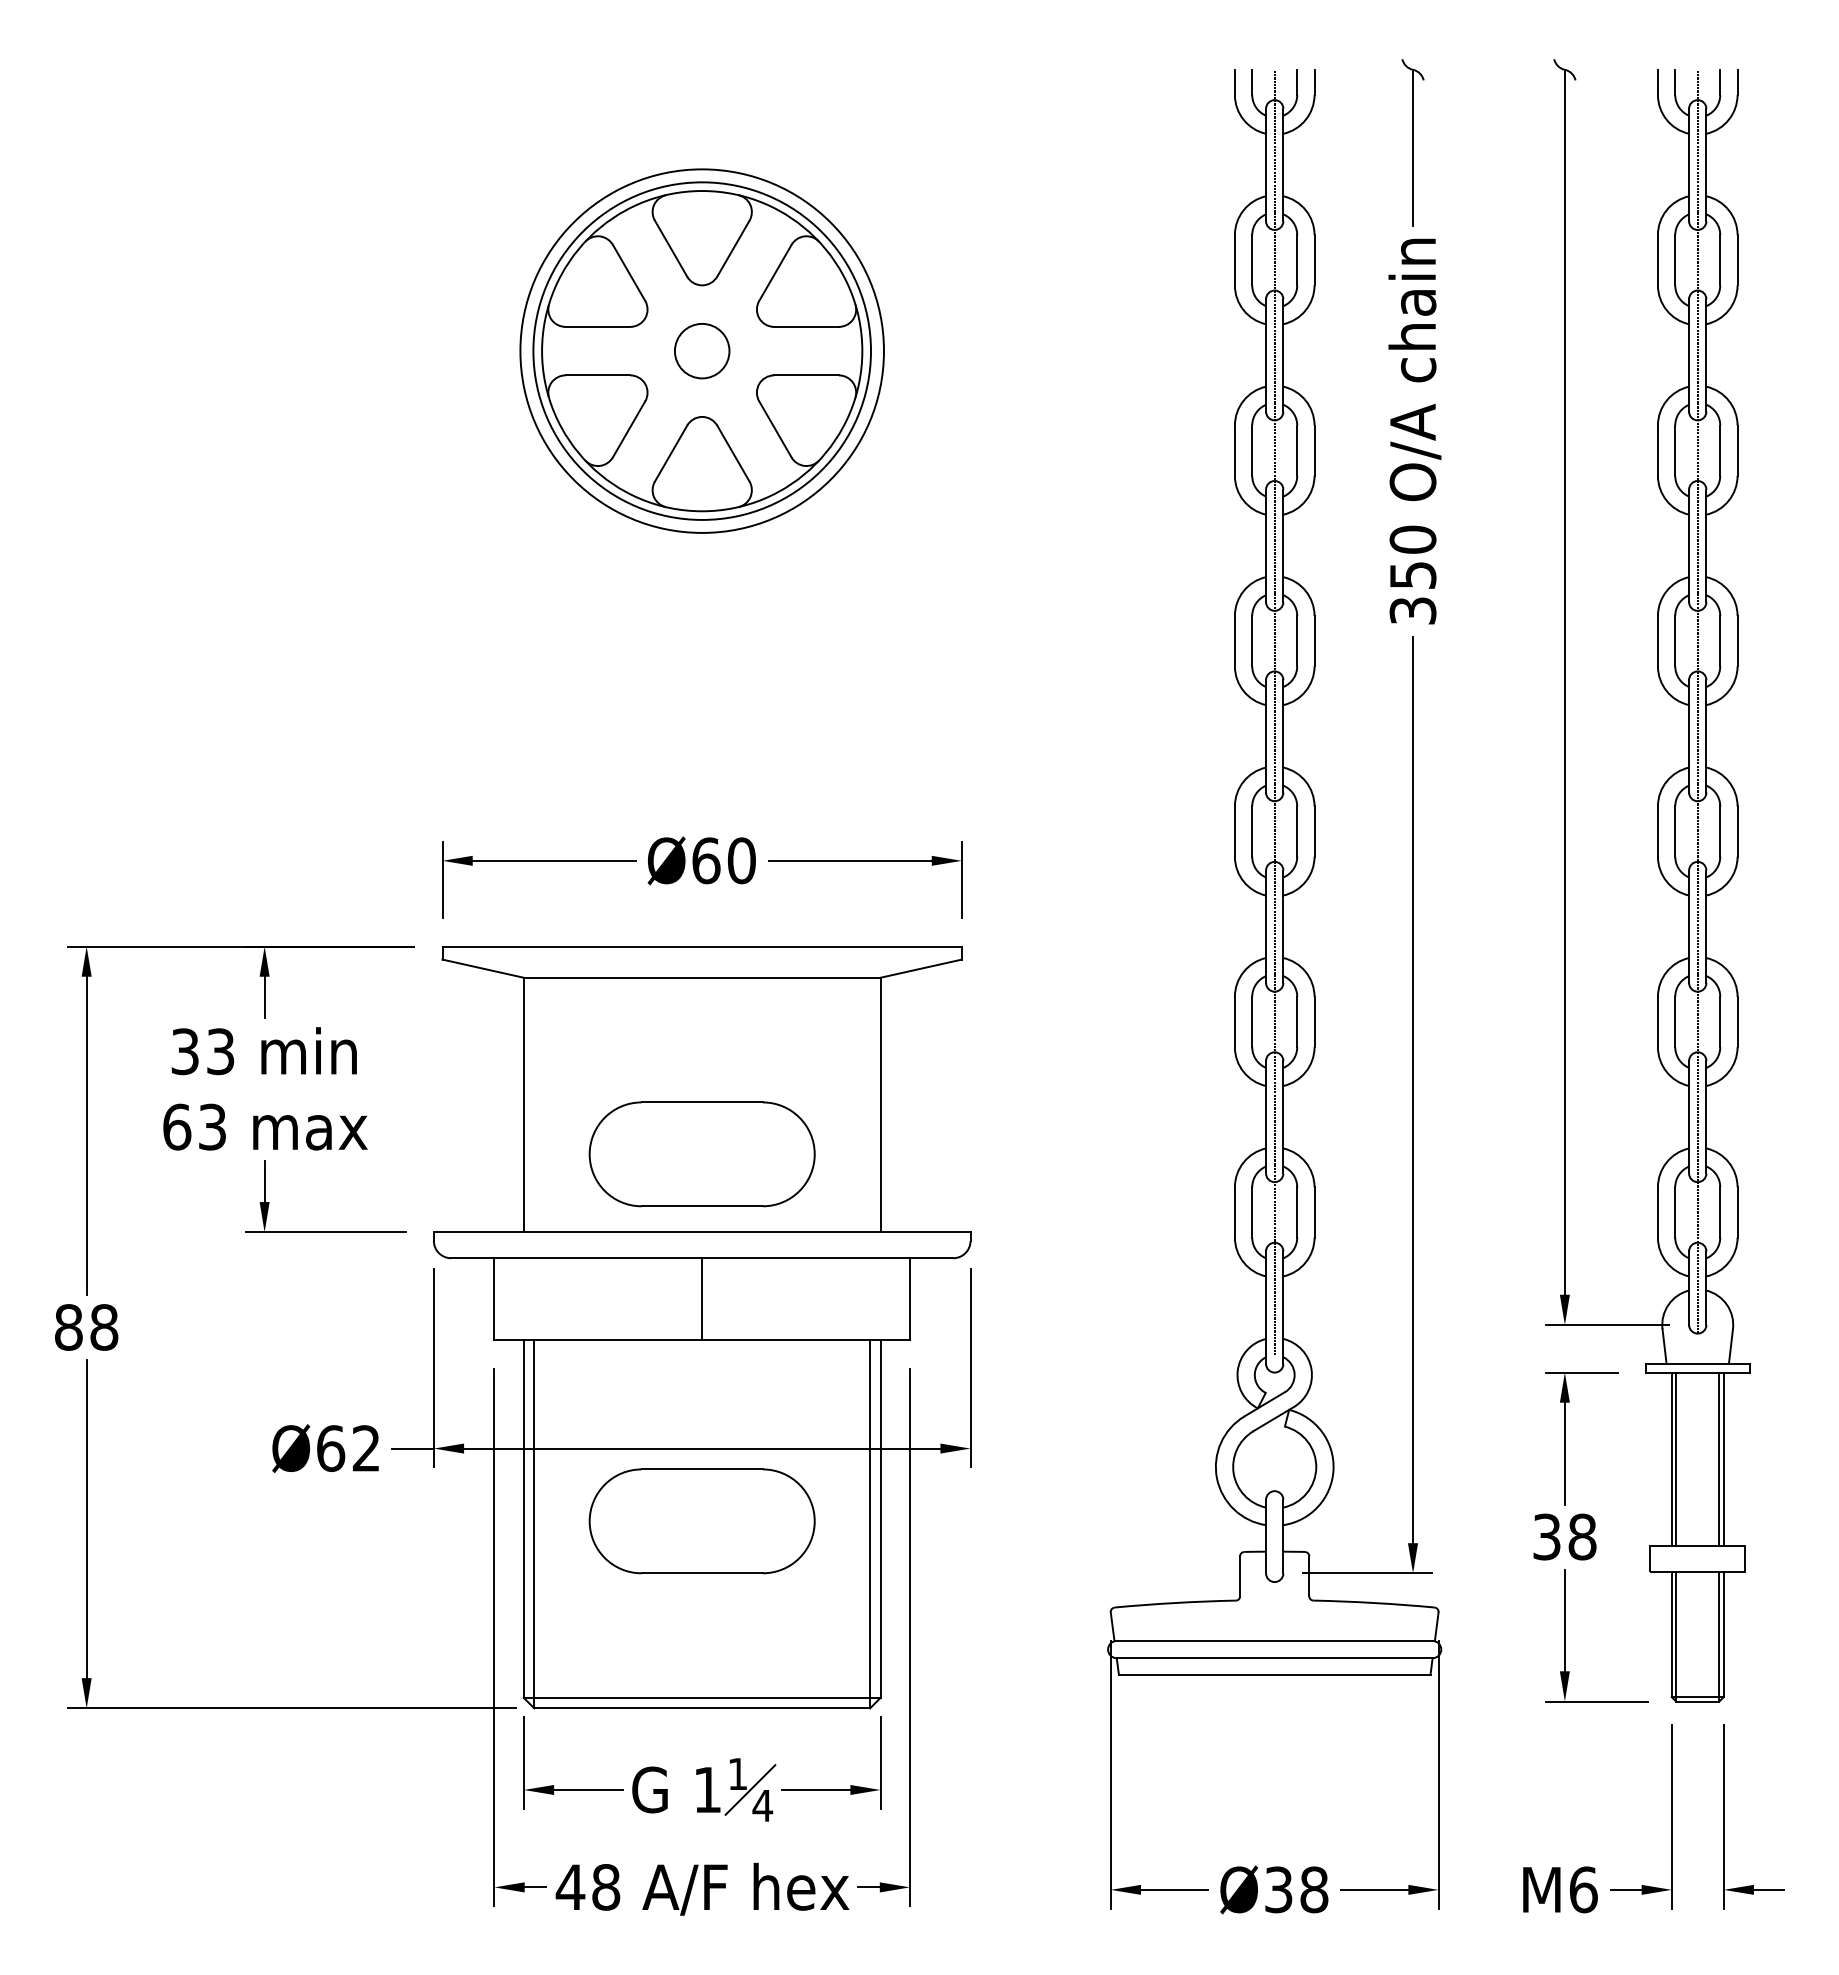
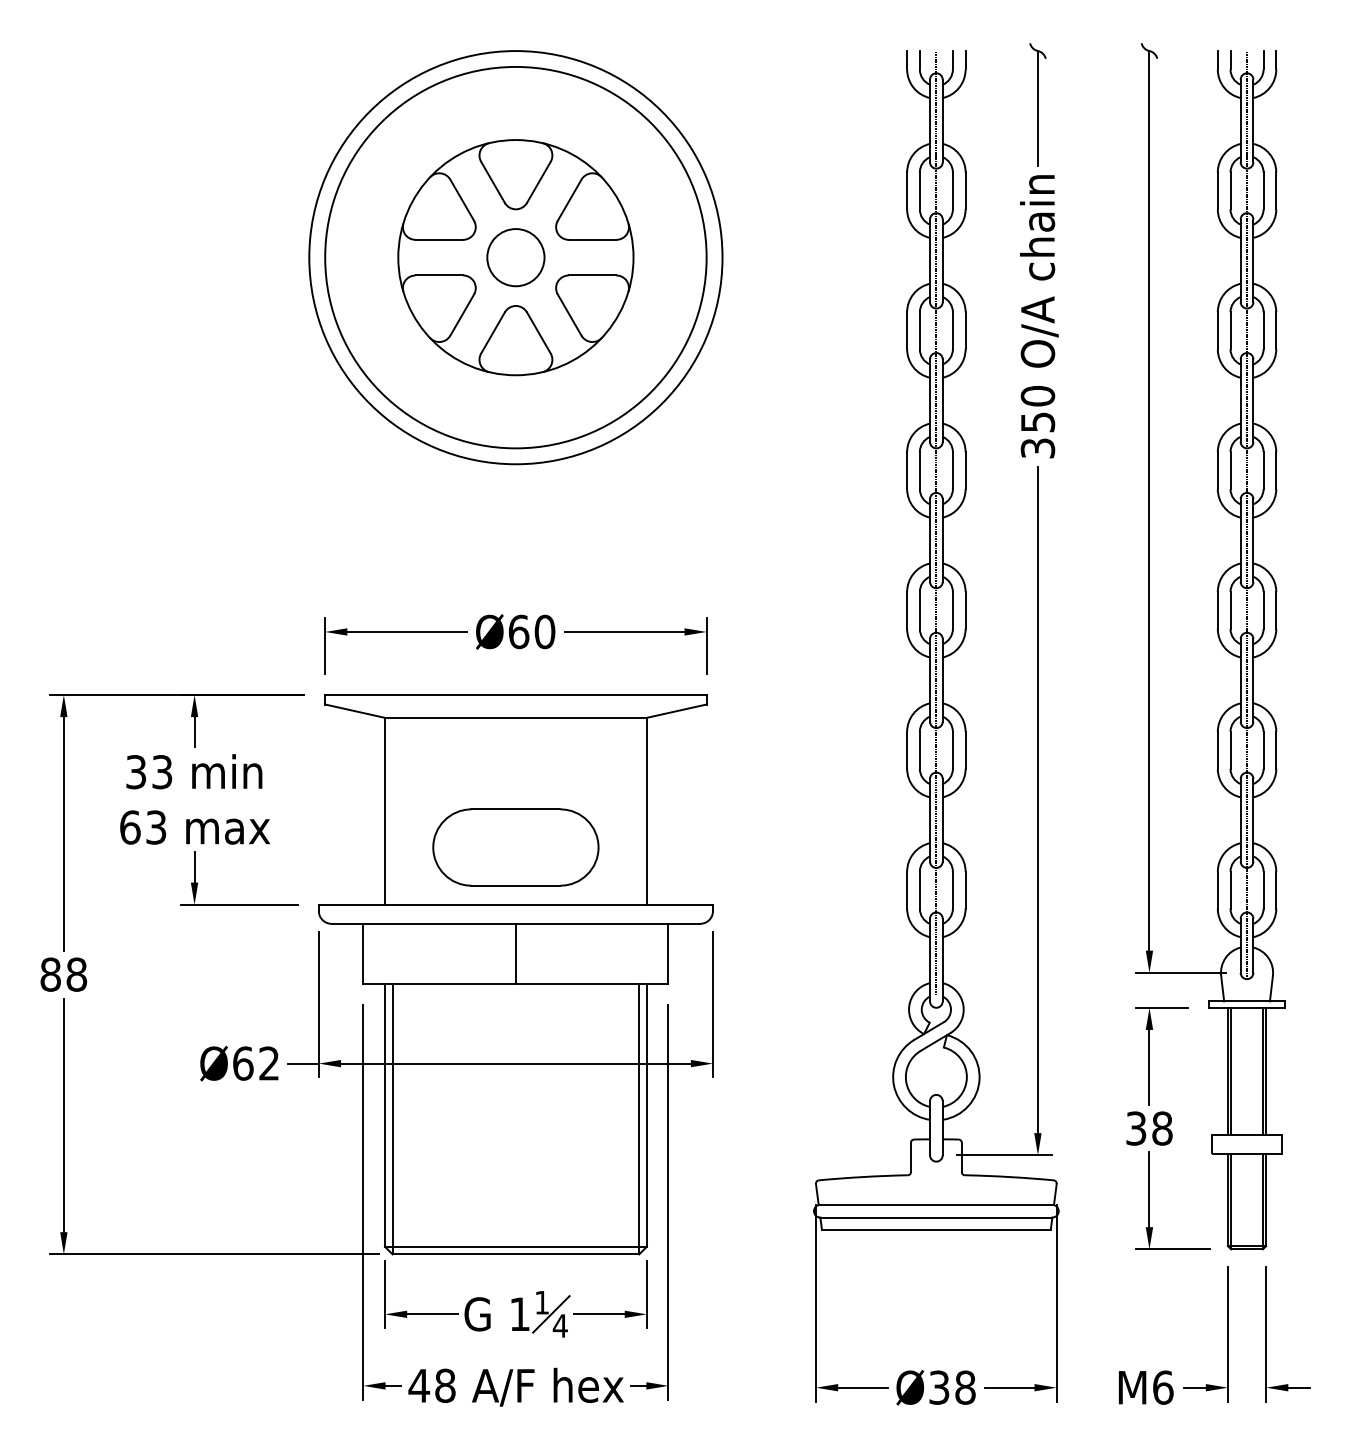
circle: (701, 350) -> (515, 257), size x1.43
circle: (701, 350) -> (515, 257), size x1.67
circle: (702, 351) -> (516, 257), size x1.43
part: (701, 1521) -> (515, 1117), removed

